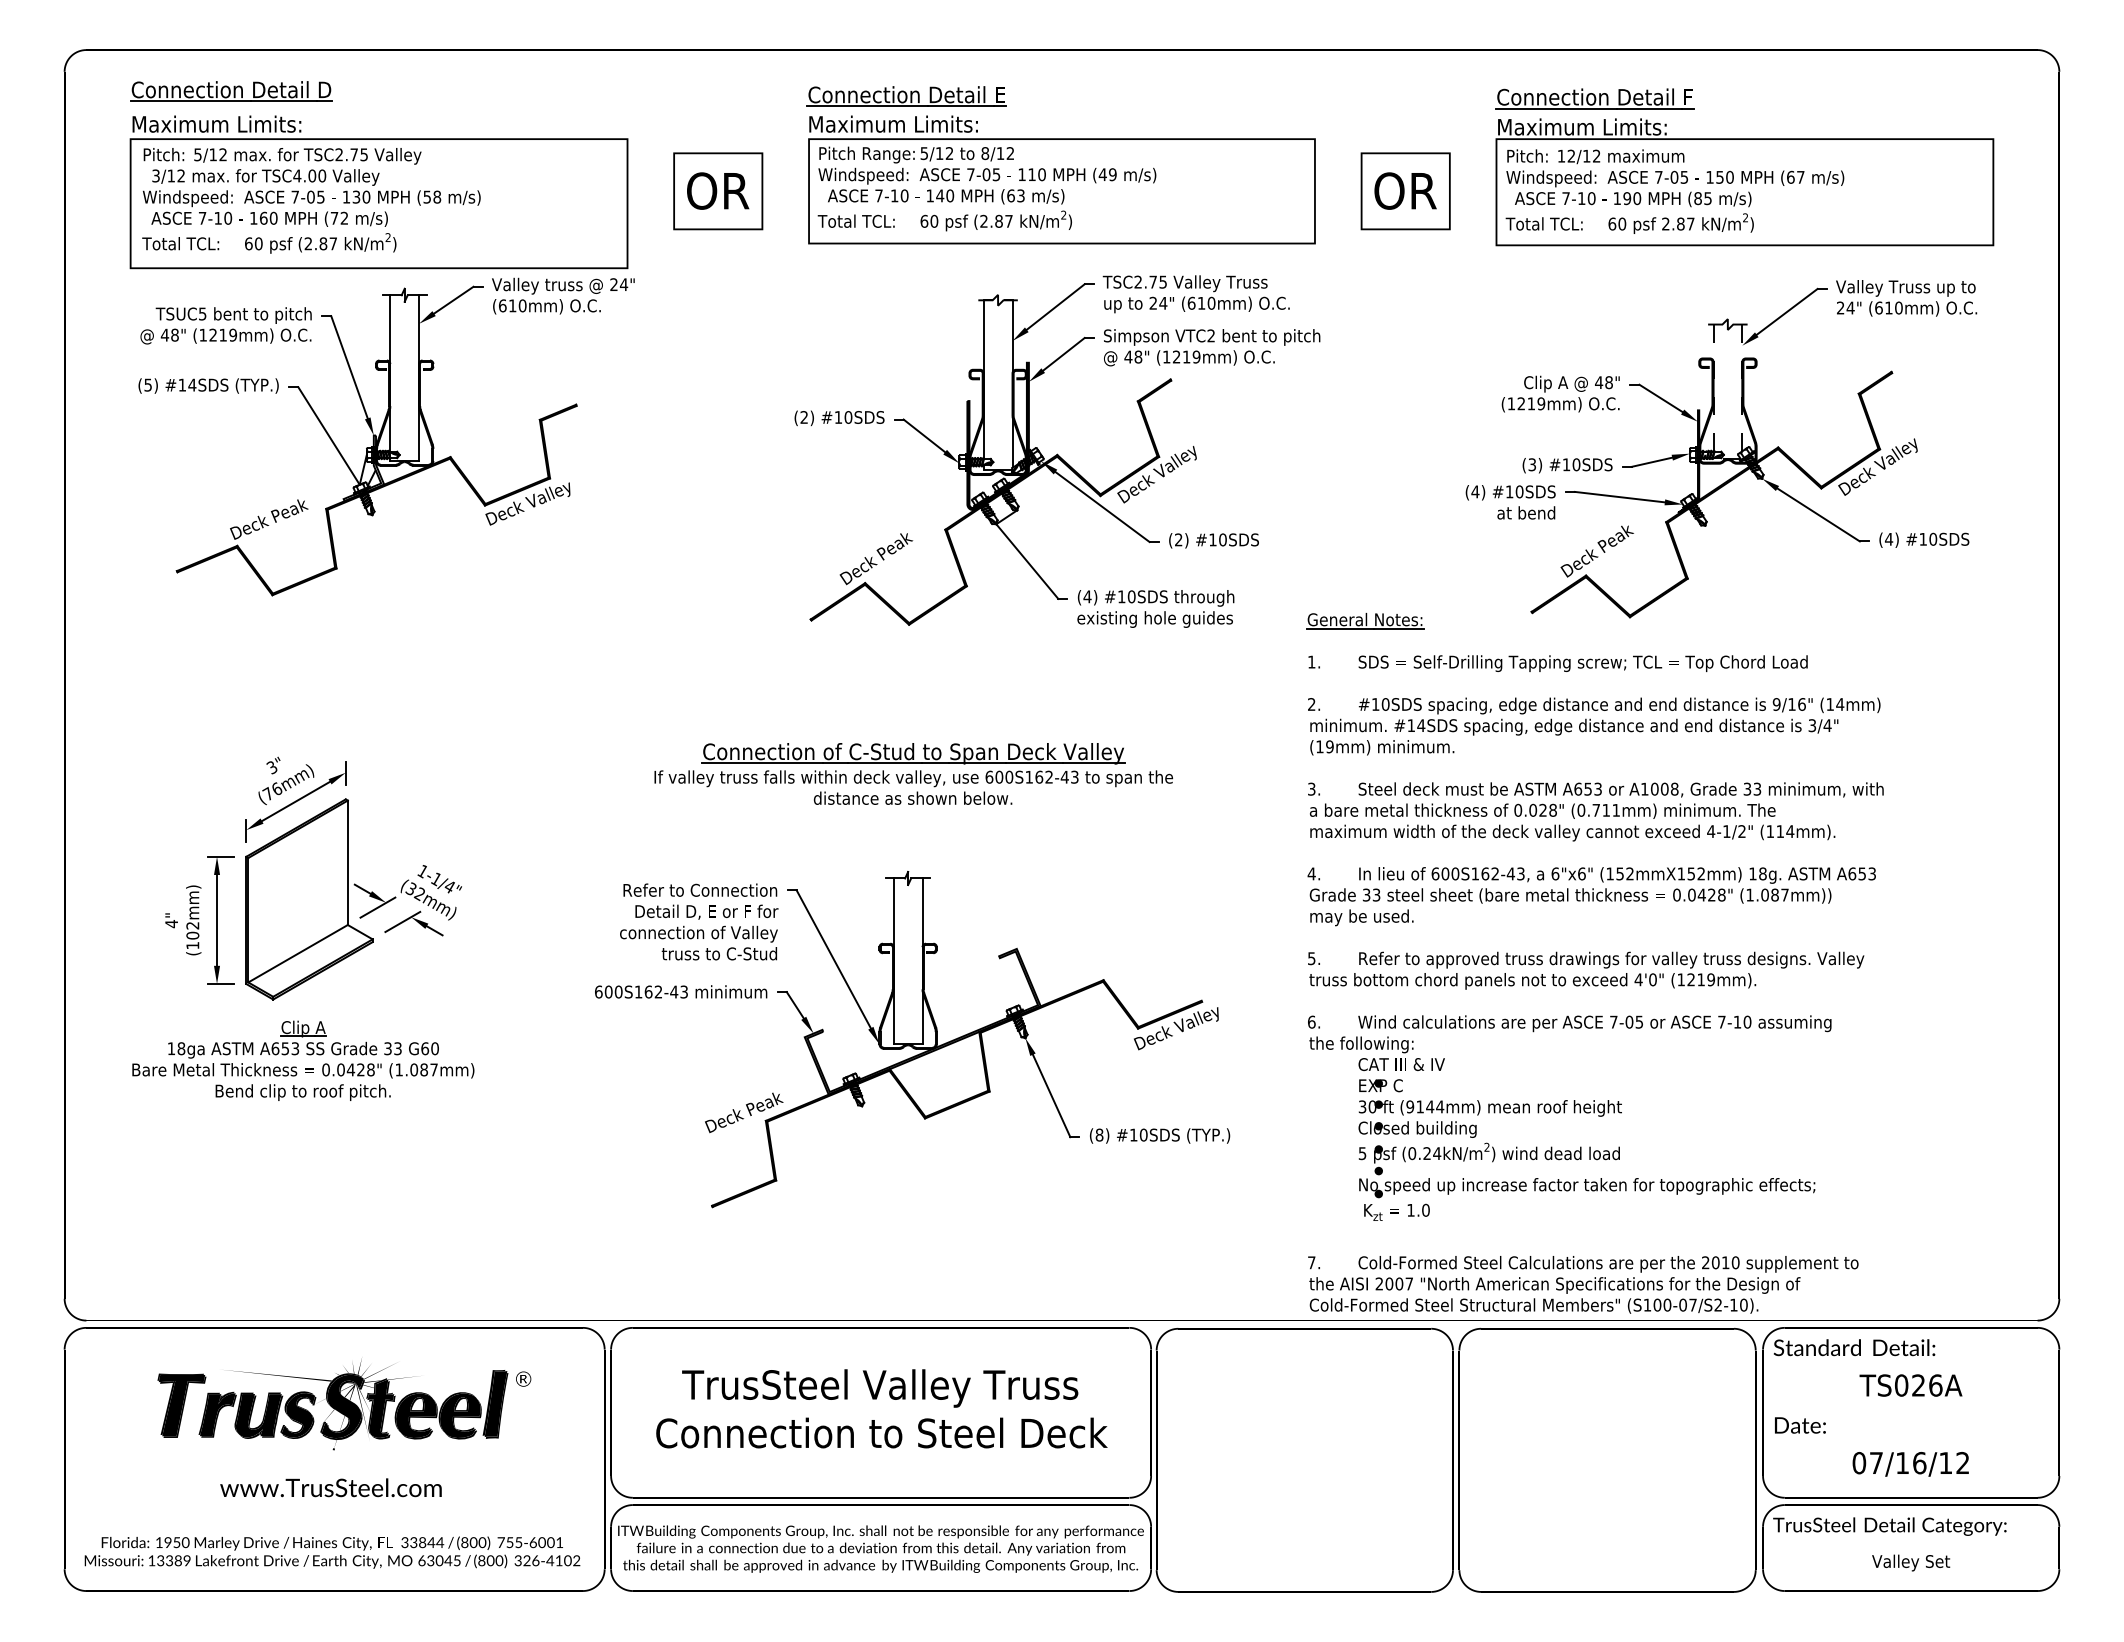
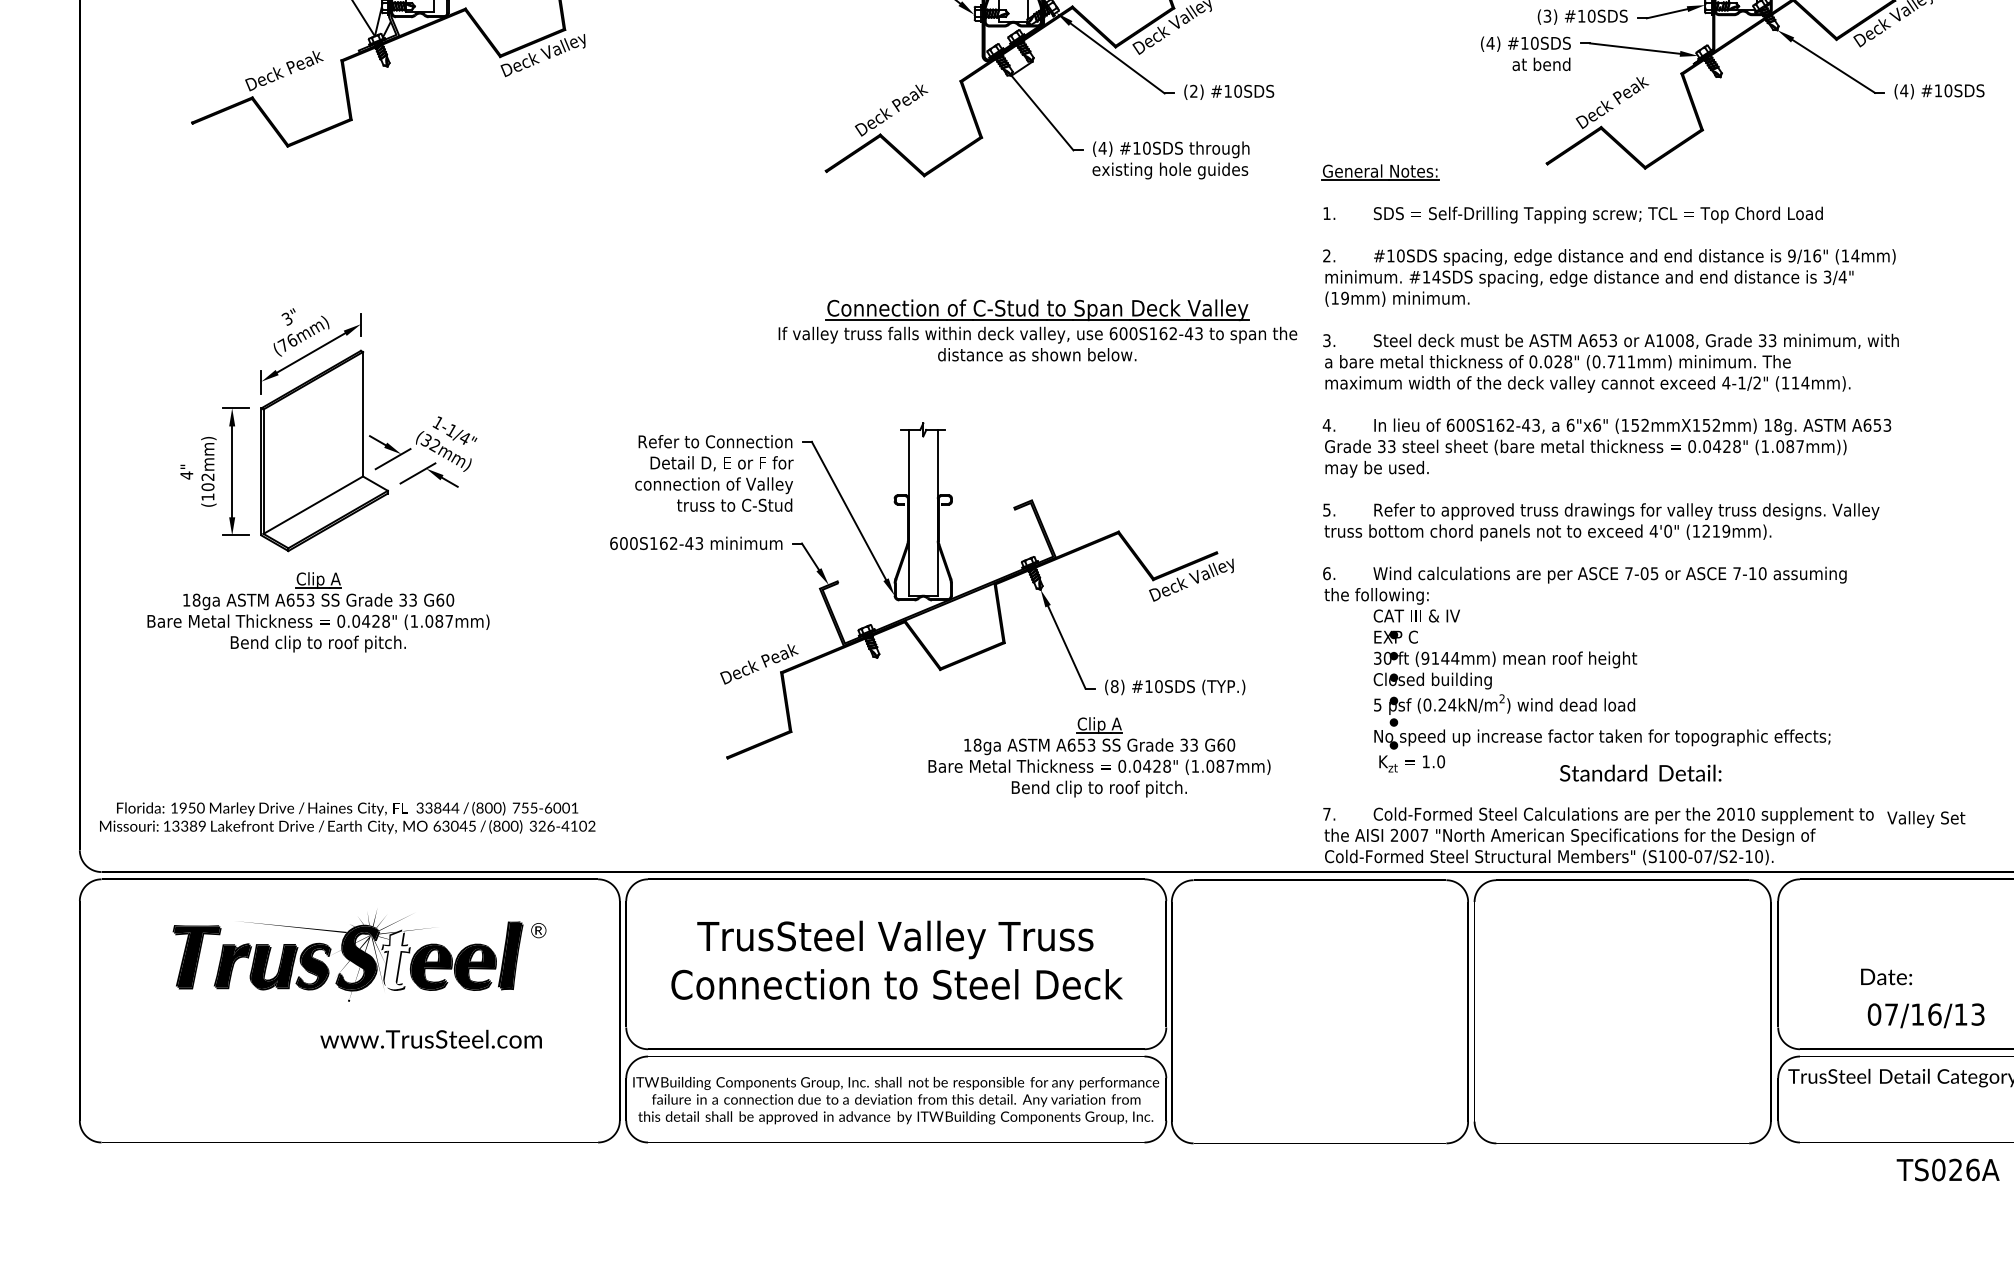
part: (913, 773) -> (1037, 329), moved
part: (1087, 1199) -> (1102, 750), added
text: (1854, 1347) -> (1640, 772), moved
text: (1910, 1385) -> (1947, 1169), moved
fill: (380, 1408) -> (395, 959), removed
text: (1800, 1425) -> (1886, 976), moved
text: (1962, 1463) -> (1977, 1014), 07/16/12 -> 07/16/13
text: (330, 1487) -> (430, 1038), moved
text: (332, 1552) -> (347, 817), moved
text: (1911, 1562) -> (1926, 818), moved

